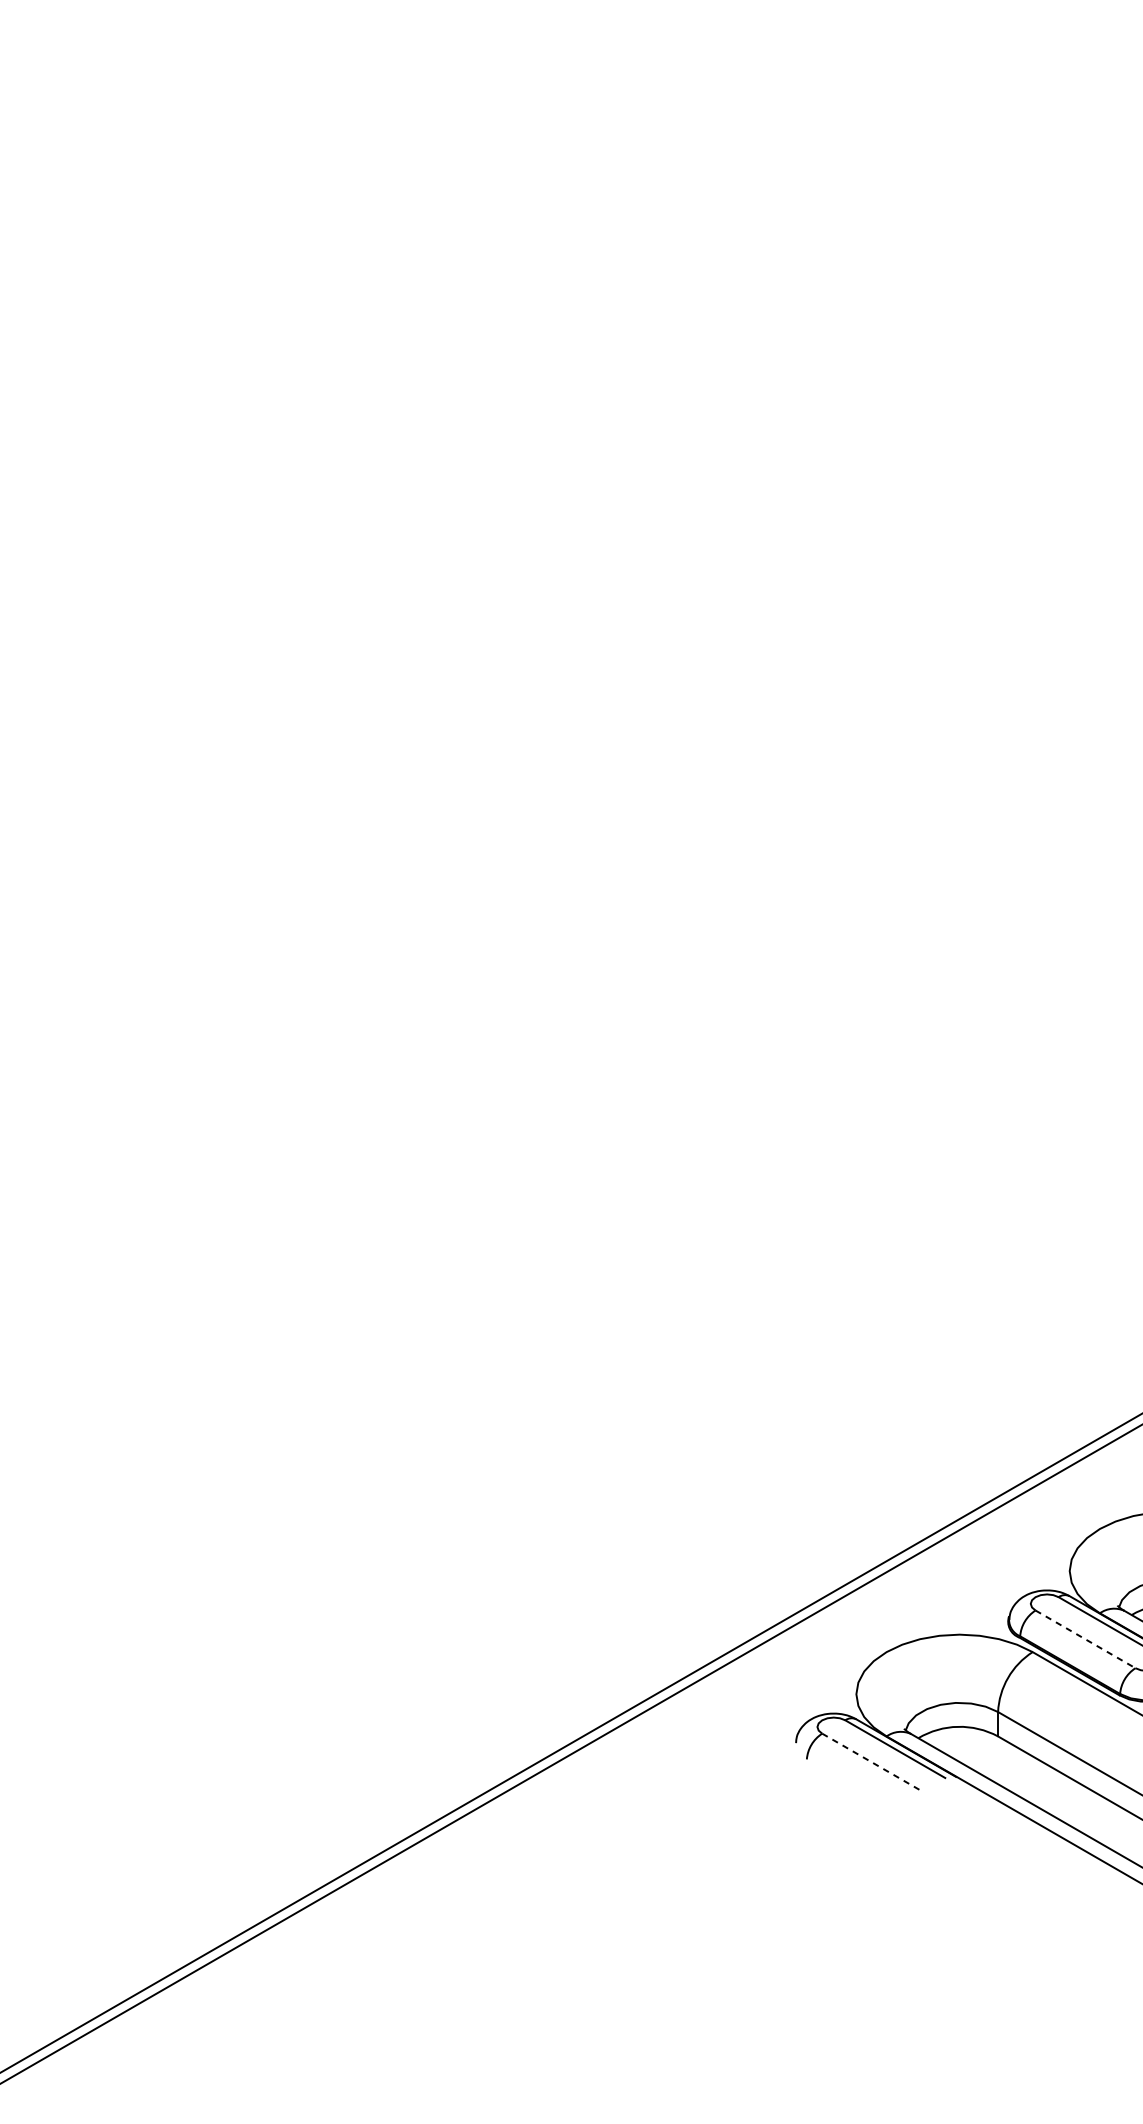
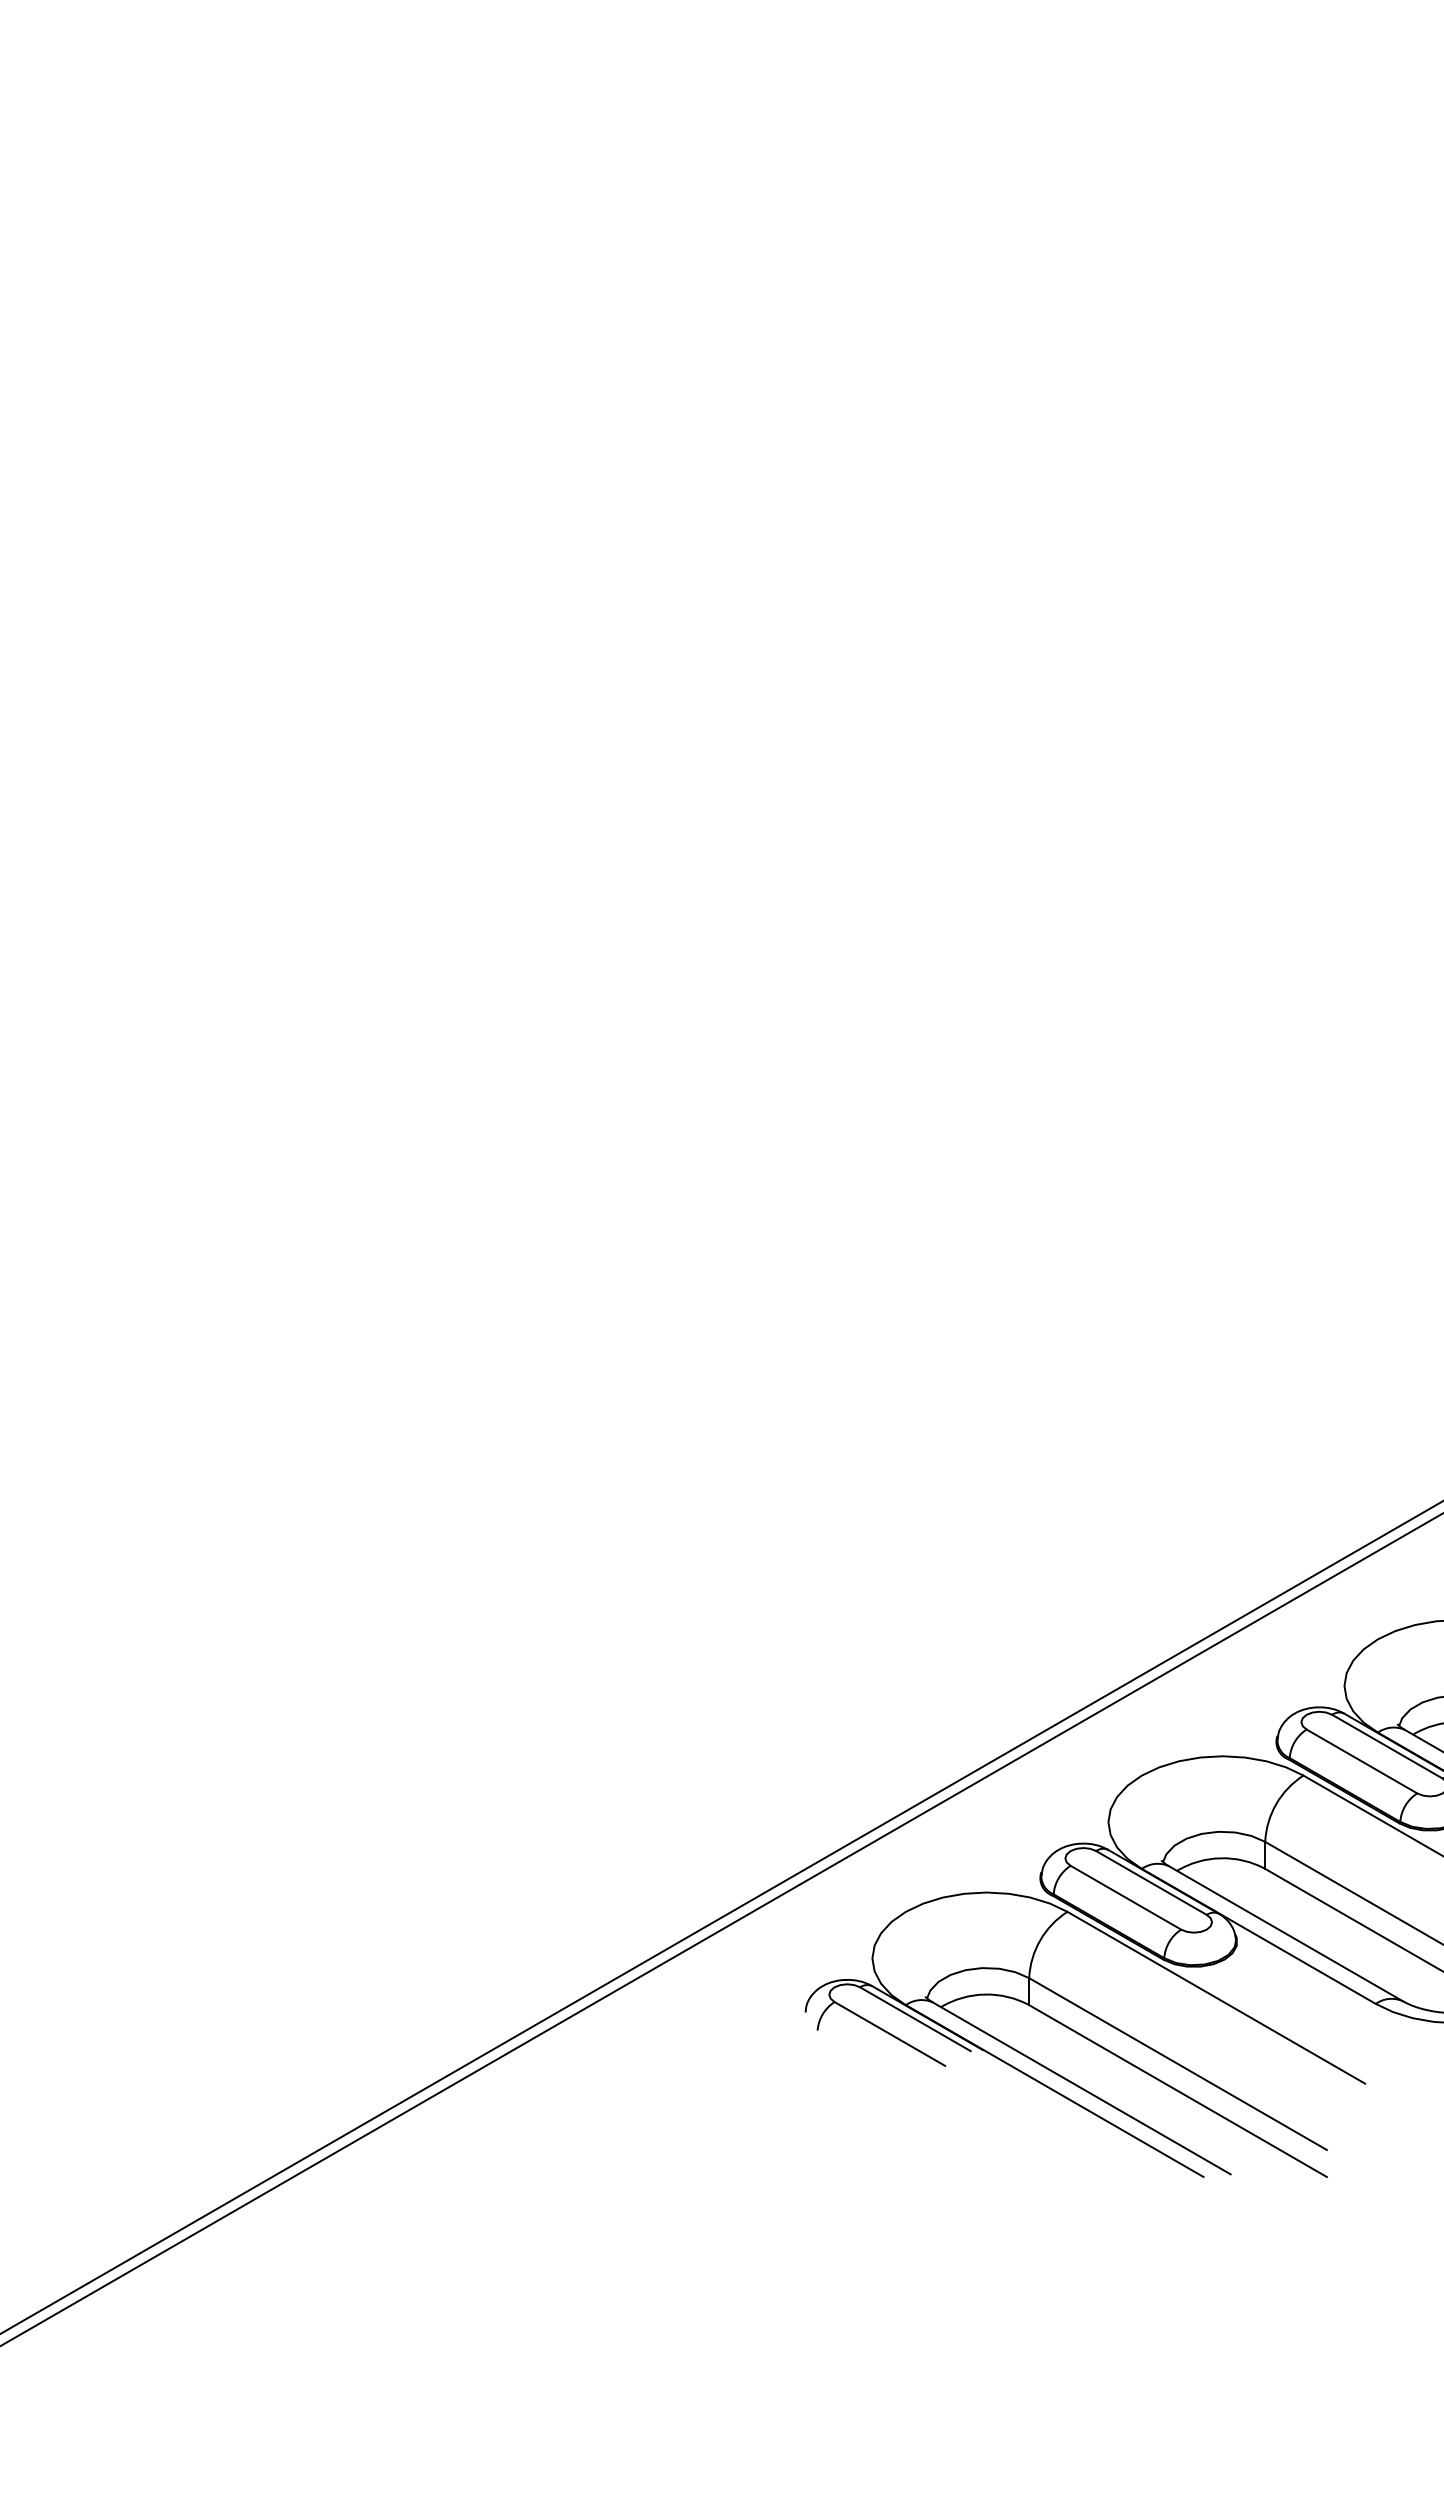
line: (1085, 1639) -> (1125, 1897), dashed -> solid
line: (871, 1762) -> (889, 2034), dashed -> solid

